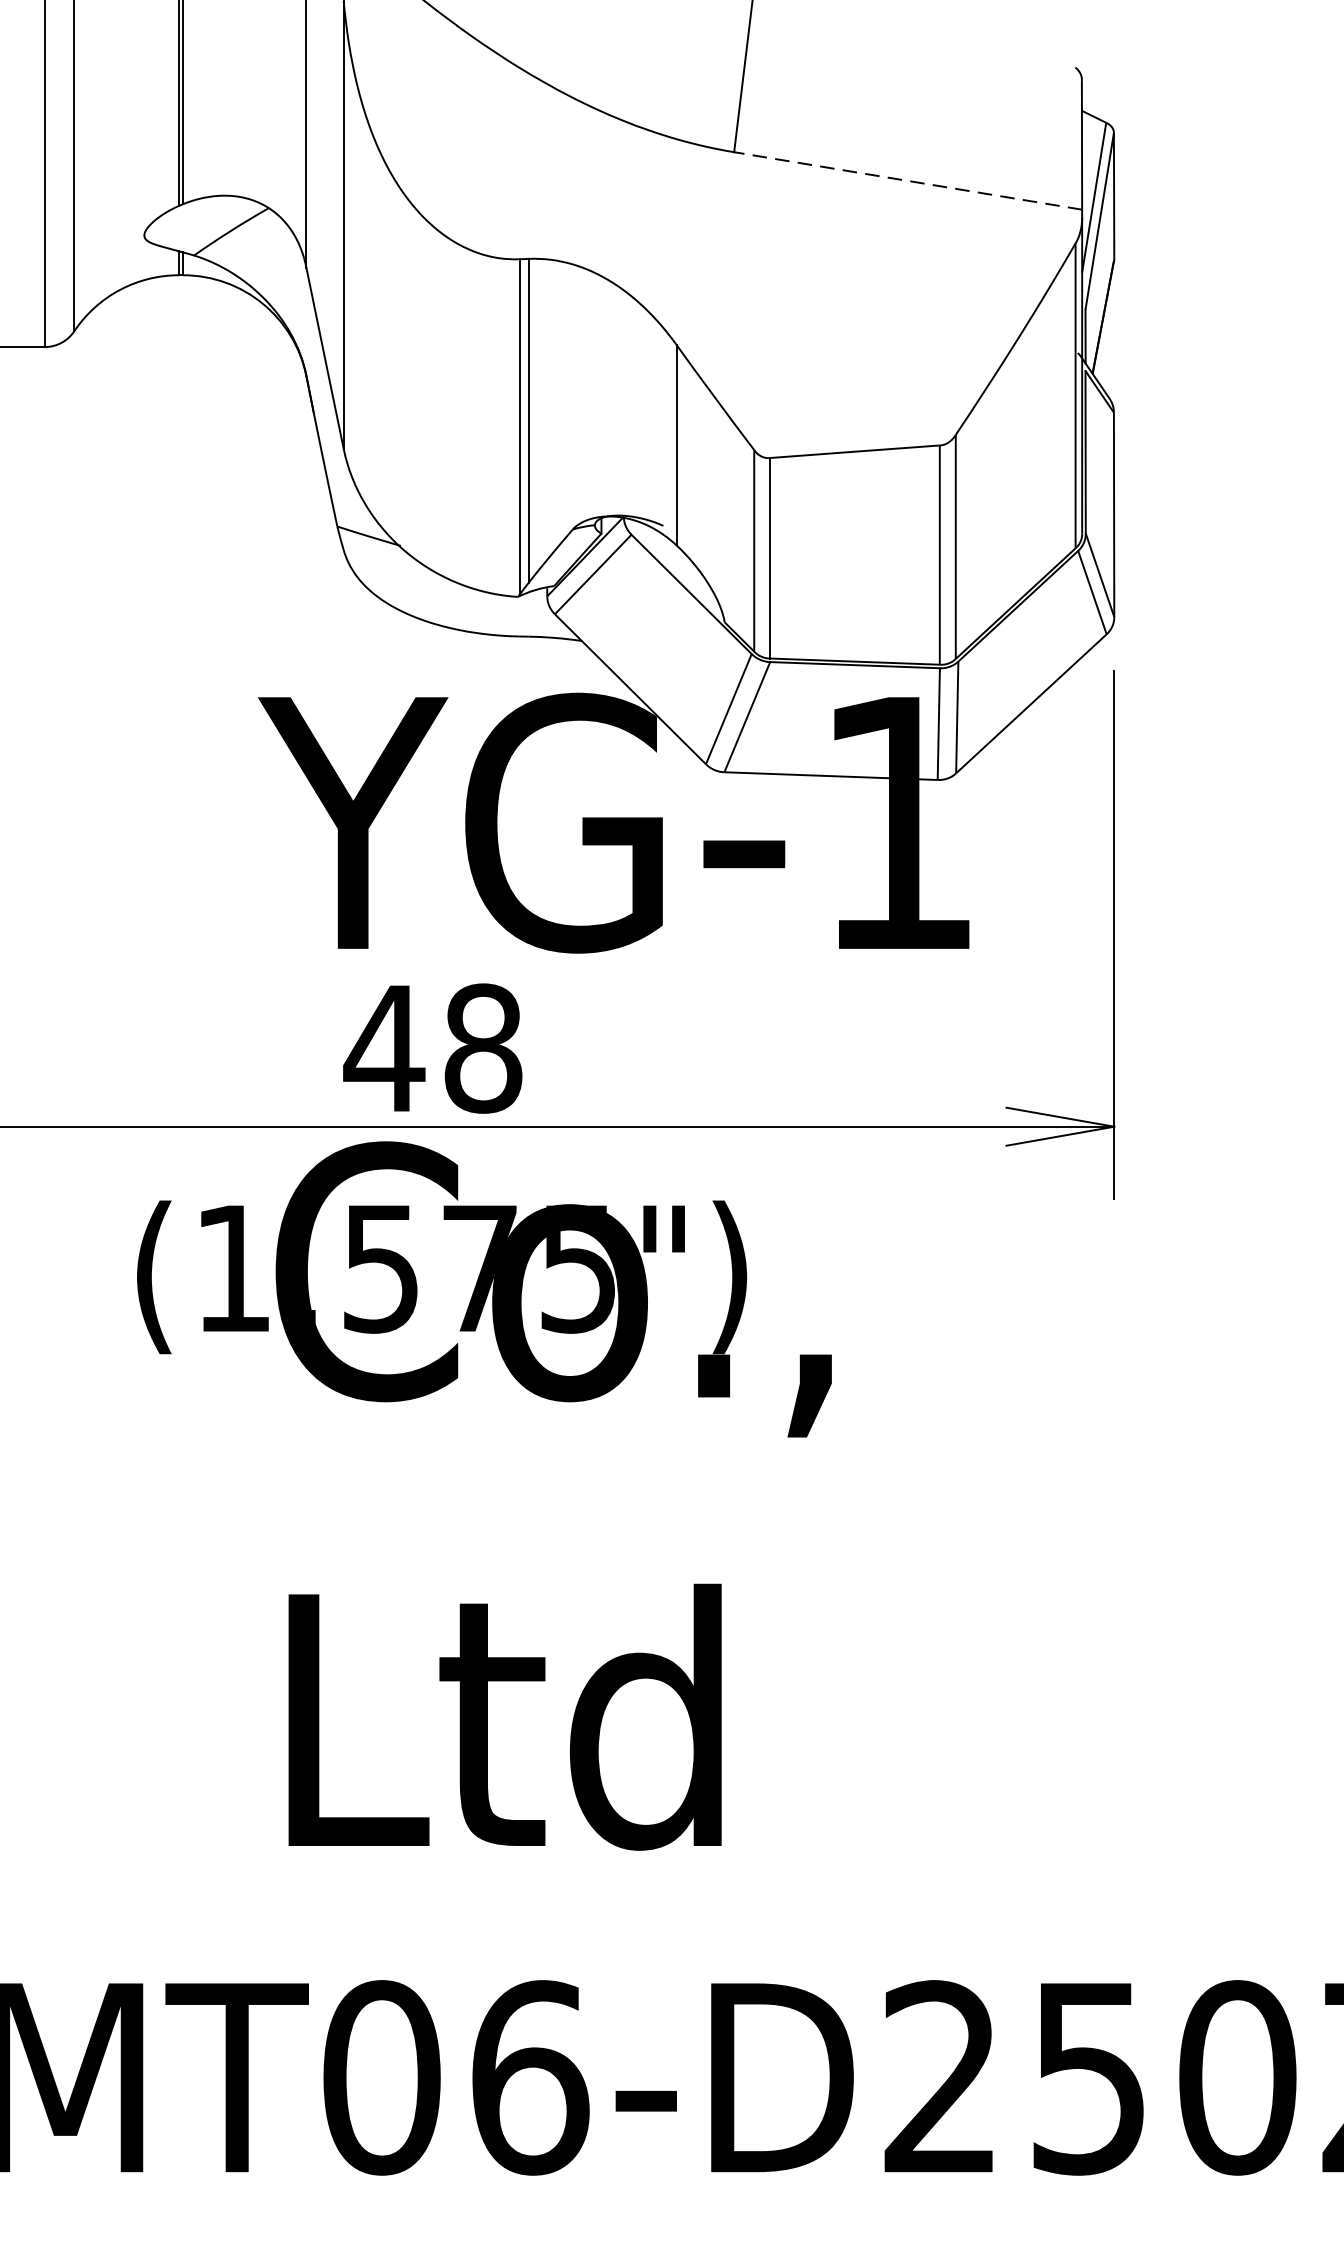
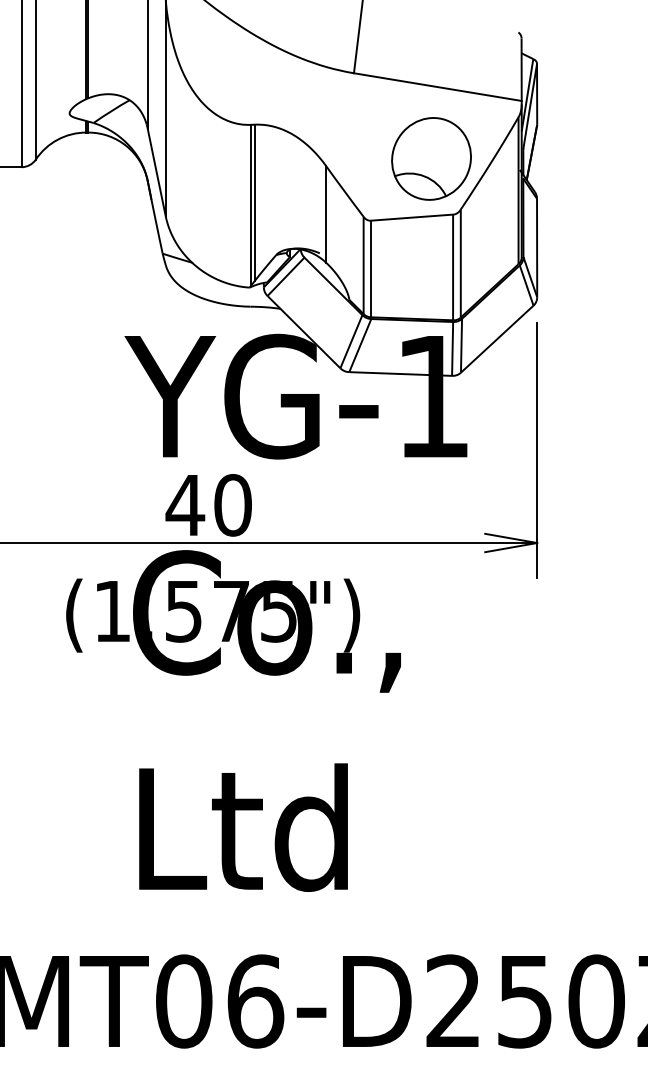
line: (907, 181) -> (437, 87), dashed -> solid
part: (895, 329) -> (431, 158), added
text: (482, 1048) -> (232, 505), 48 -> 40

